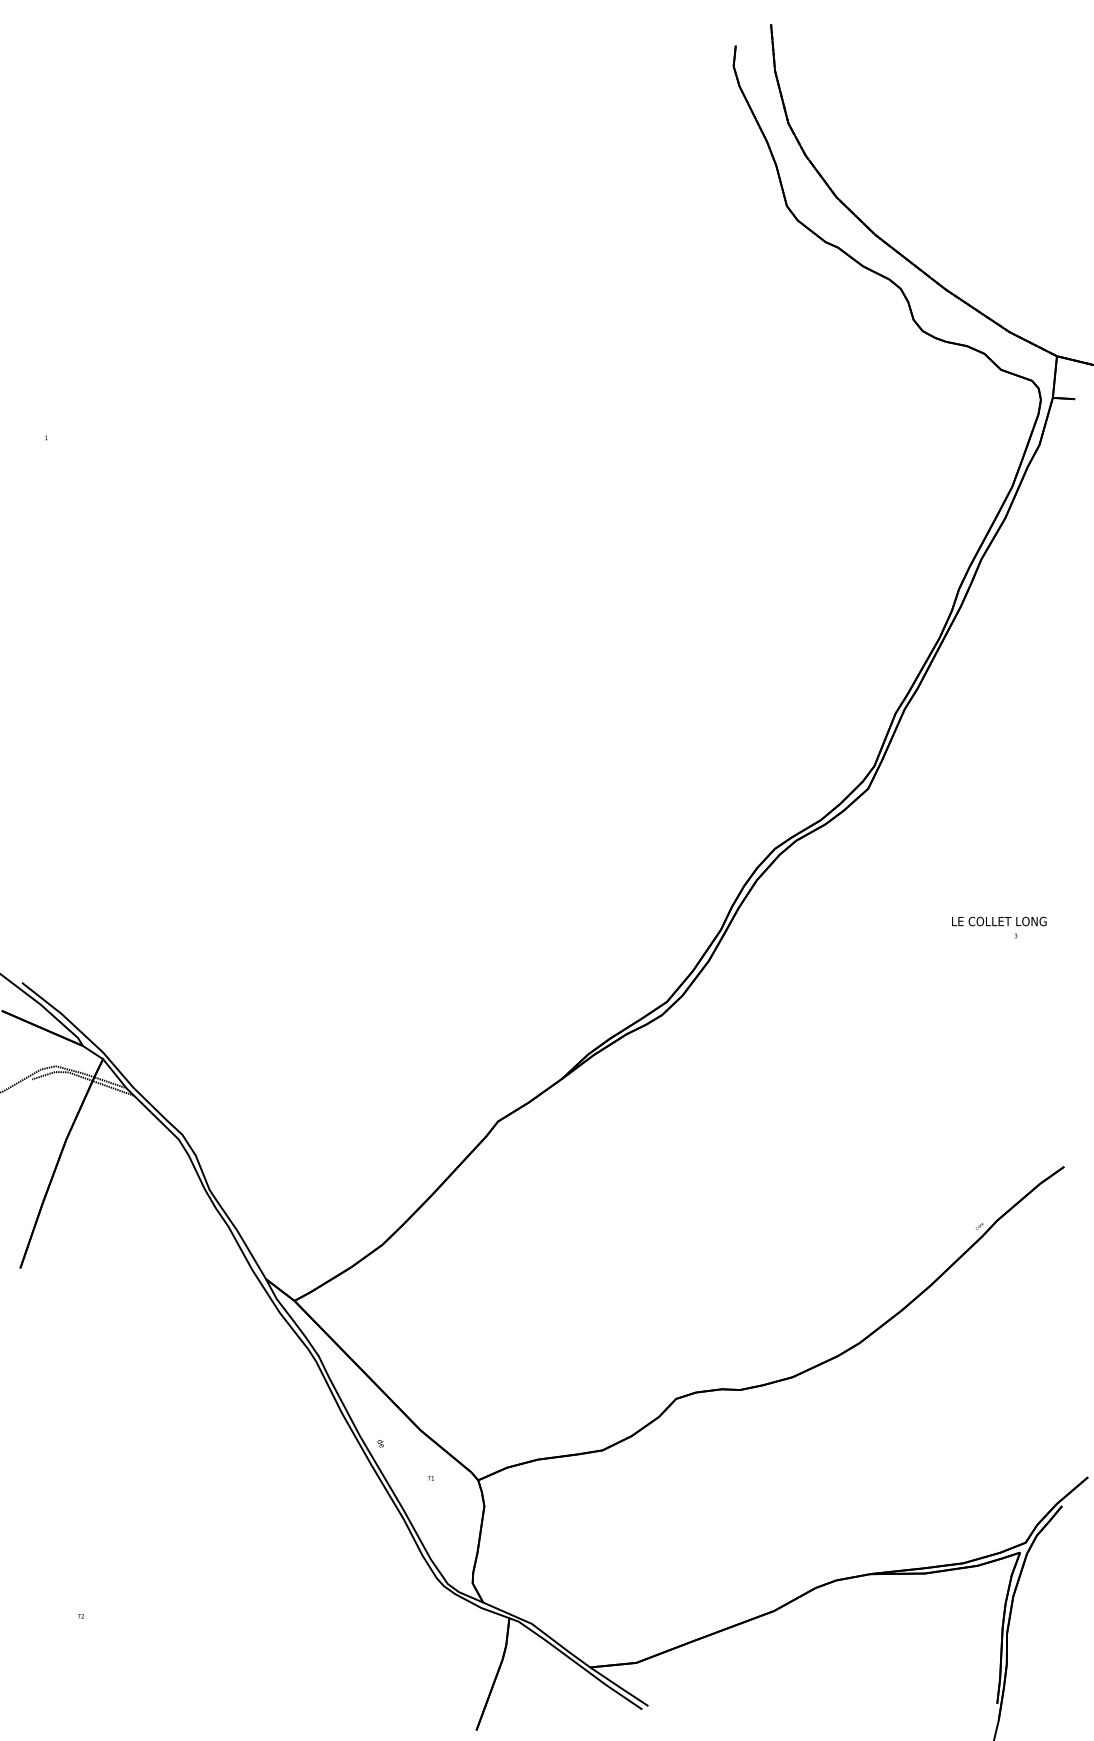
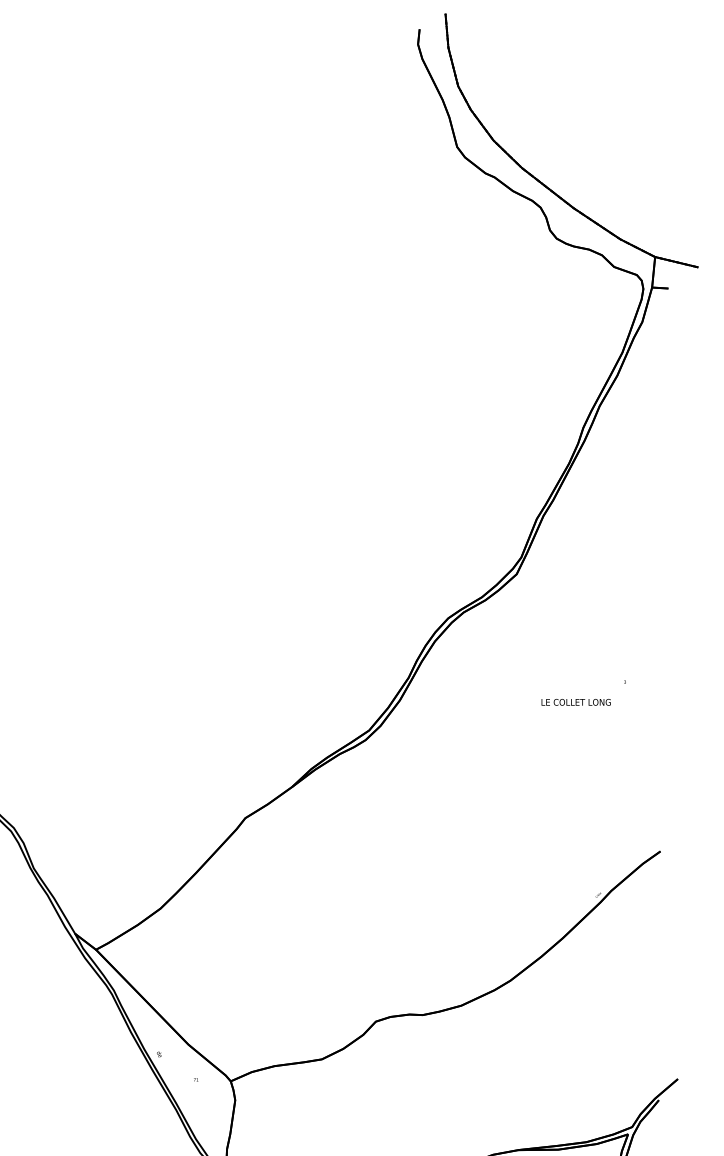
text: (999, 921) -> (576, 702), moved

